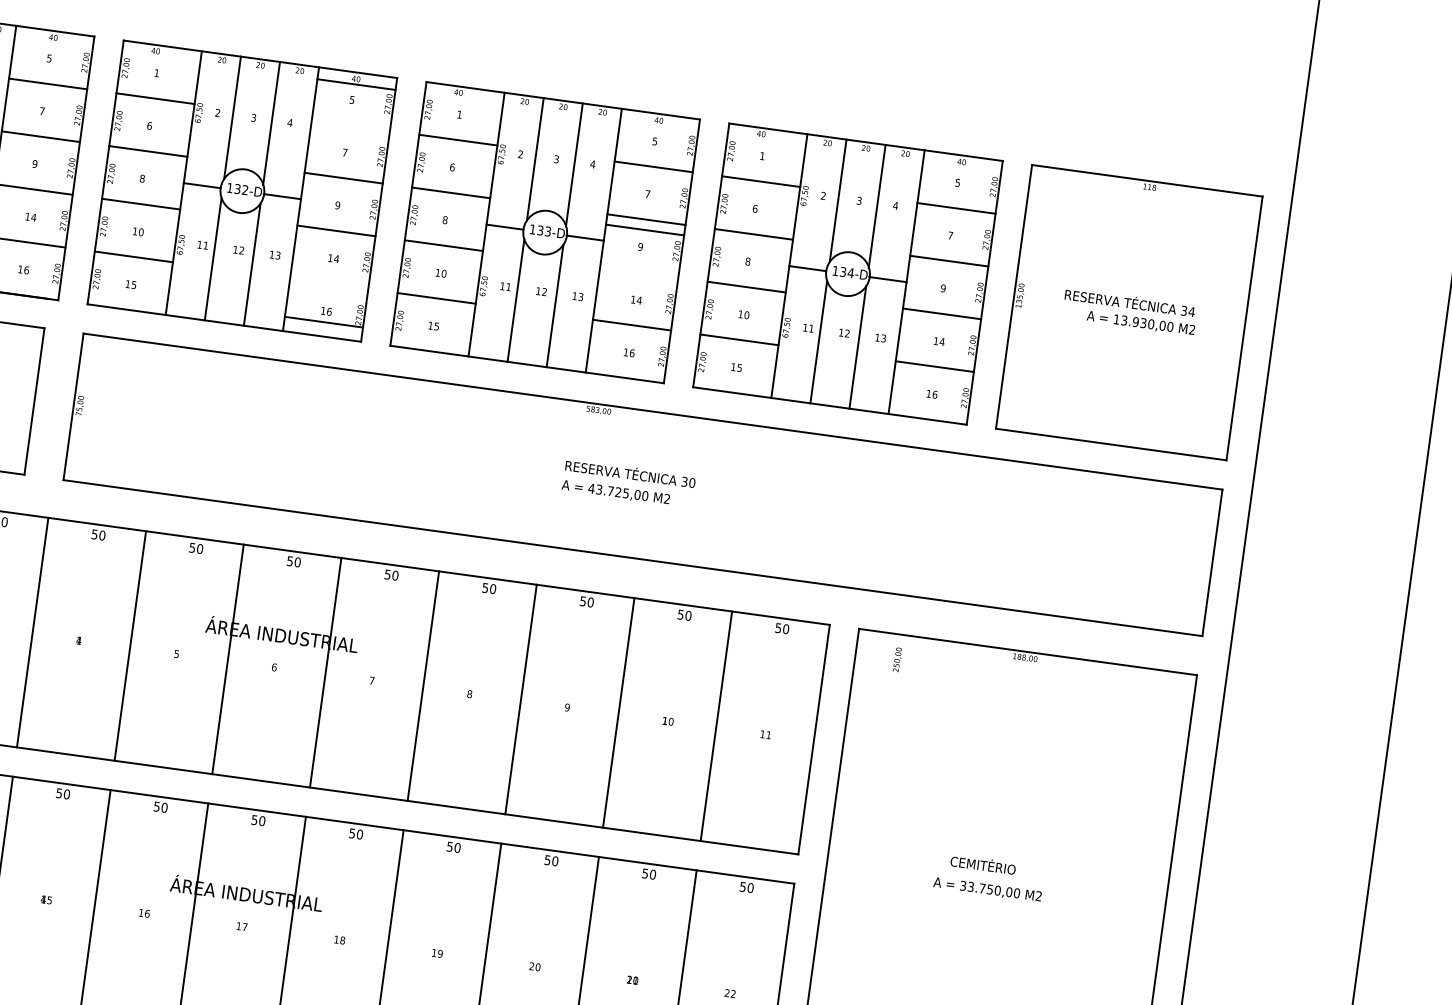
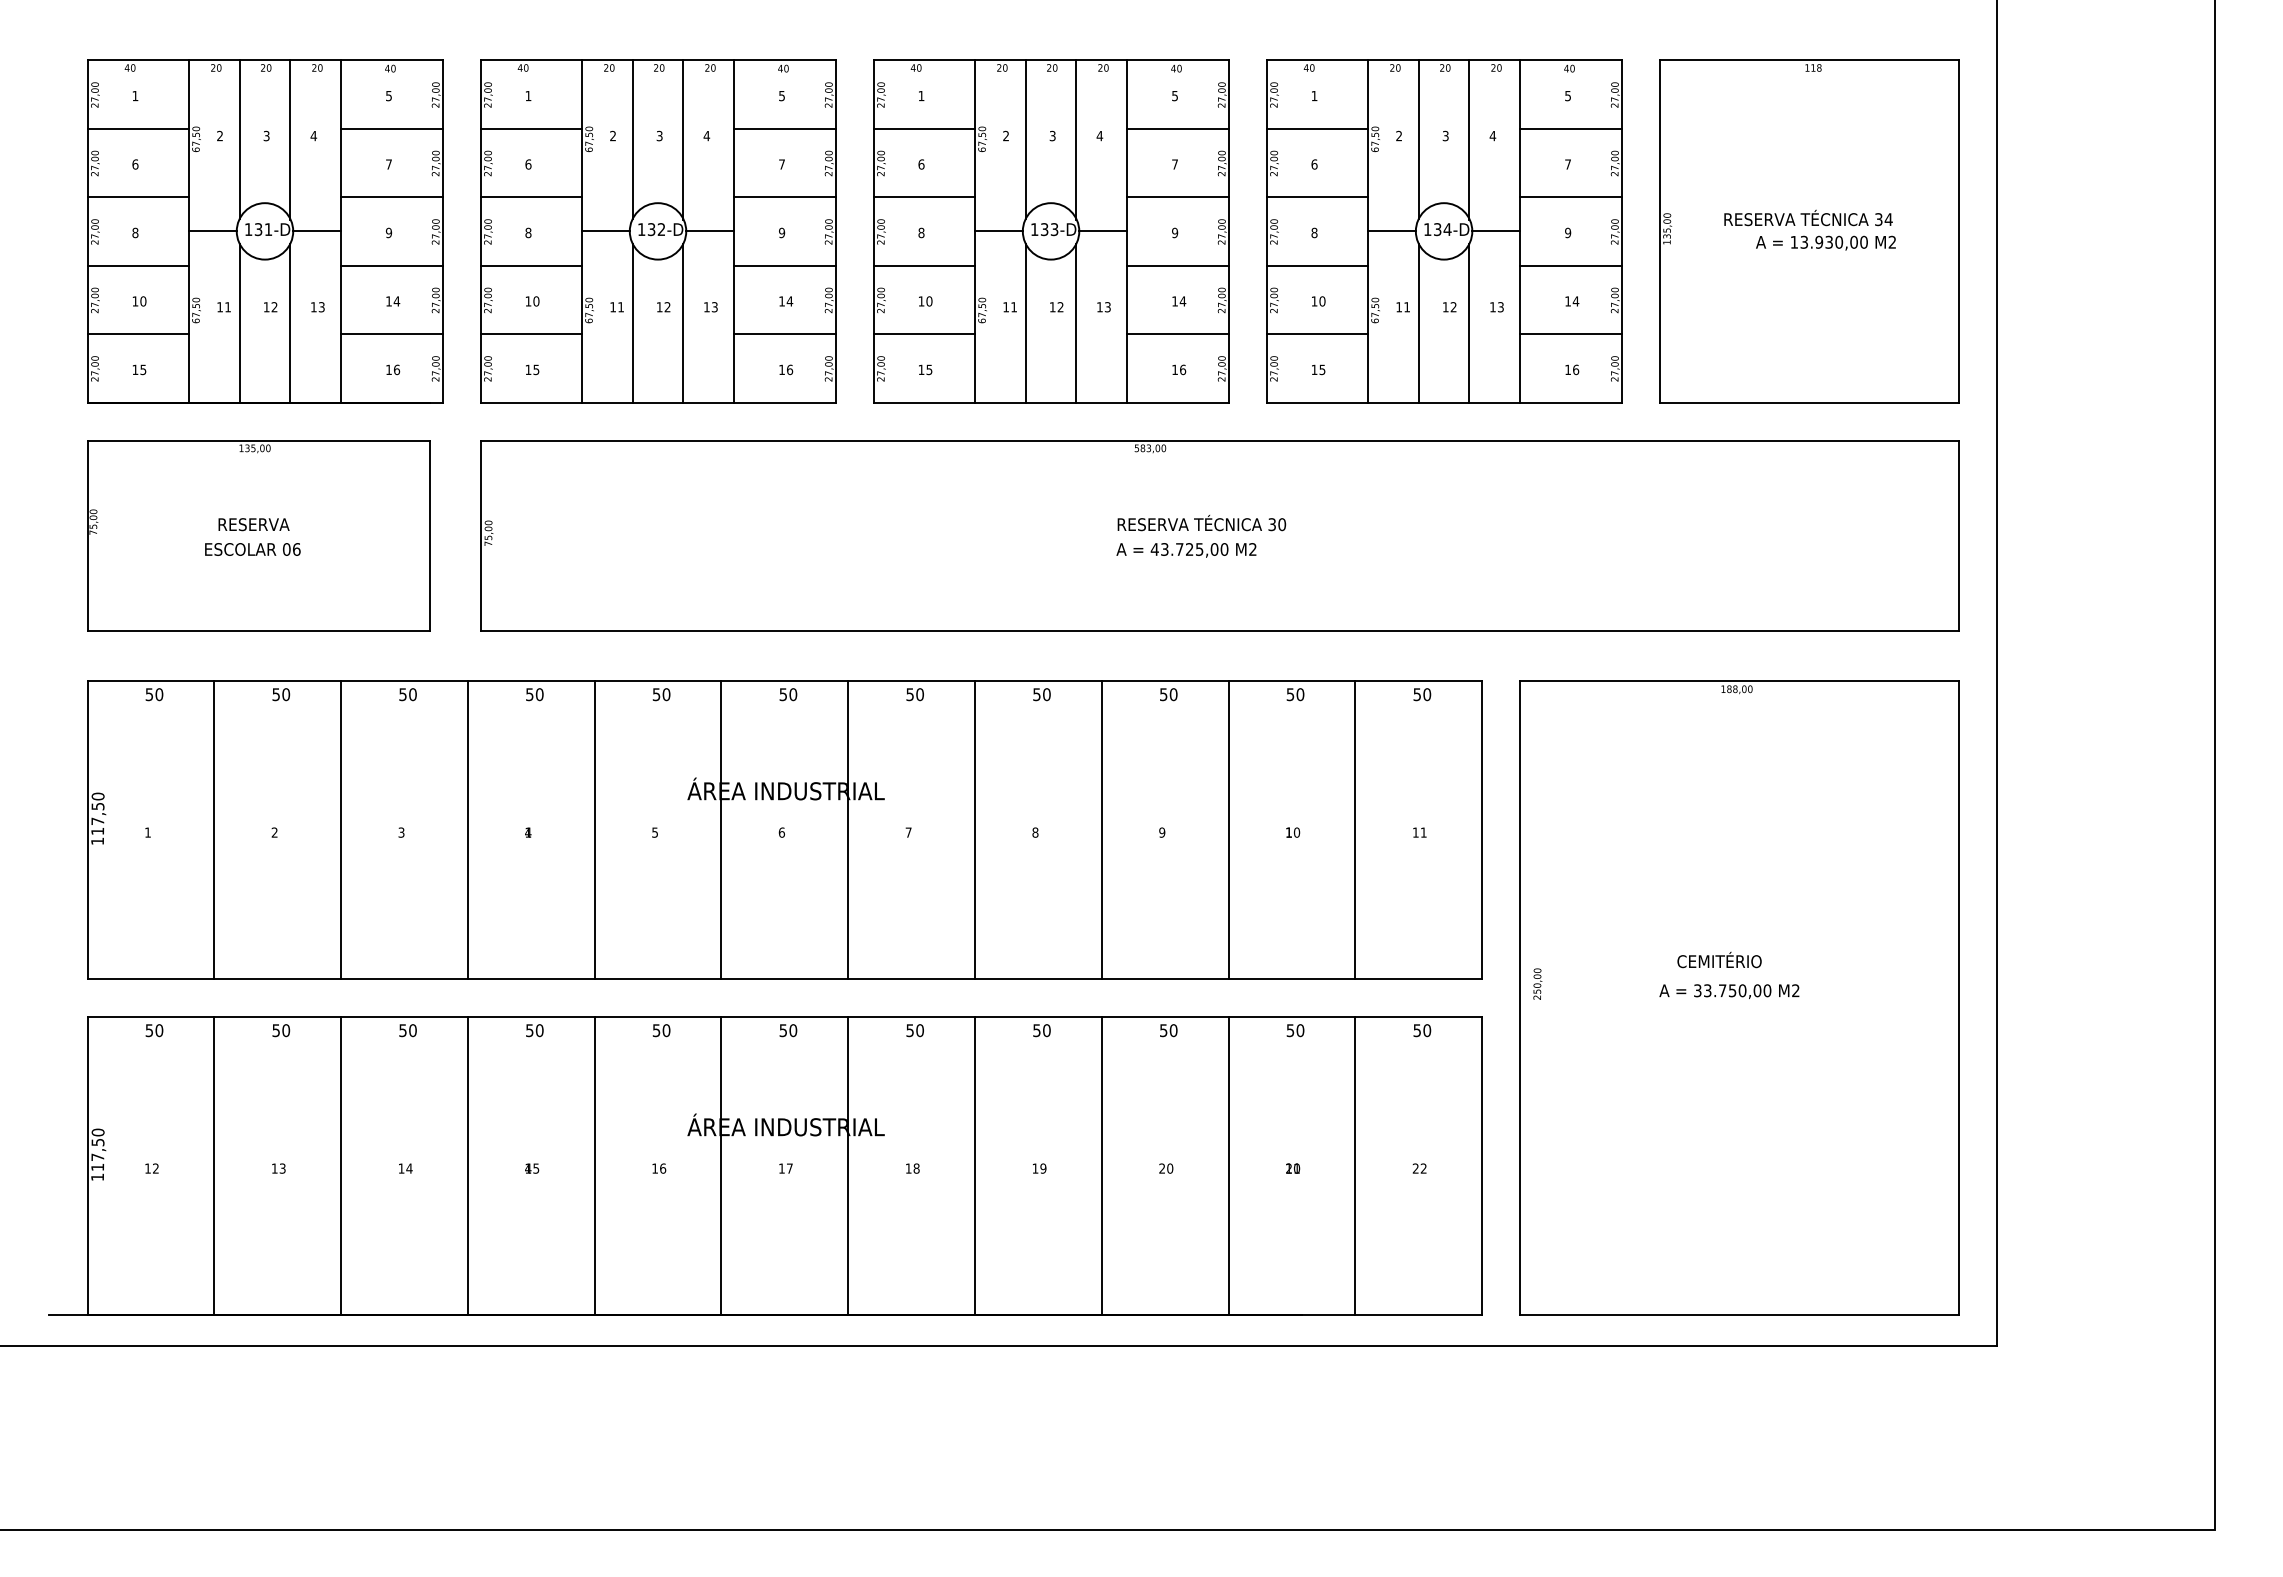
line: (356, 84) -> (784, 128), moved
line: (644, 229) -> (1177, 265), moved
line: (323, 322) -> (784, 334), moved
text: (897, 659) -> (1537, 983), moved

